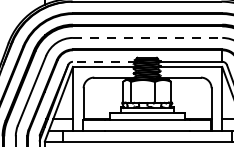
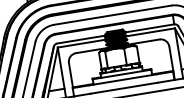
line: (147, 37) -> (112, 14), dashed -> solid
line: (104, 61) -> (81, 39), dashed -> solid

